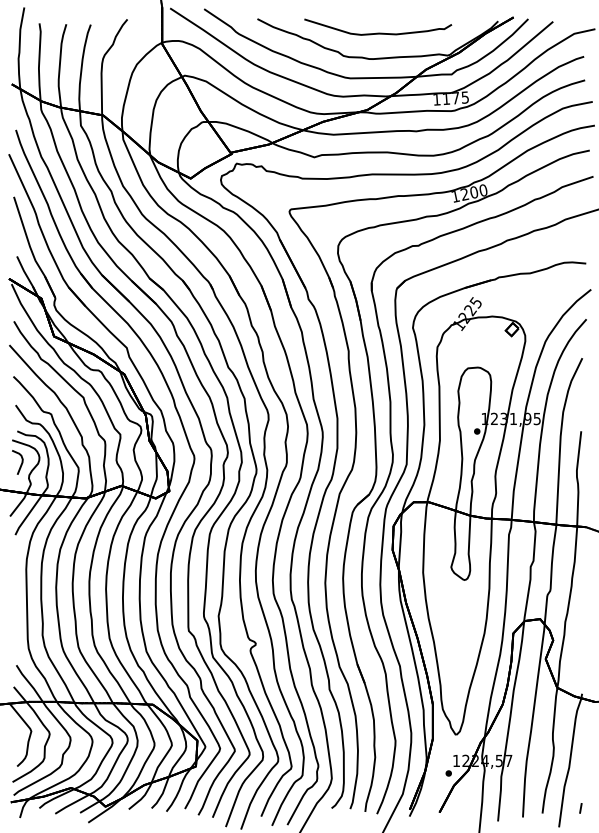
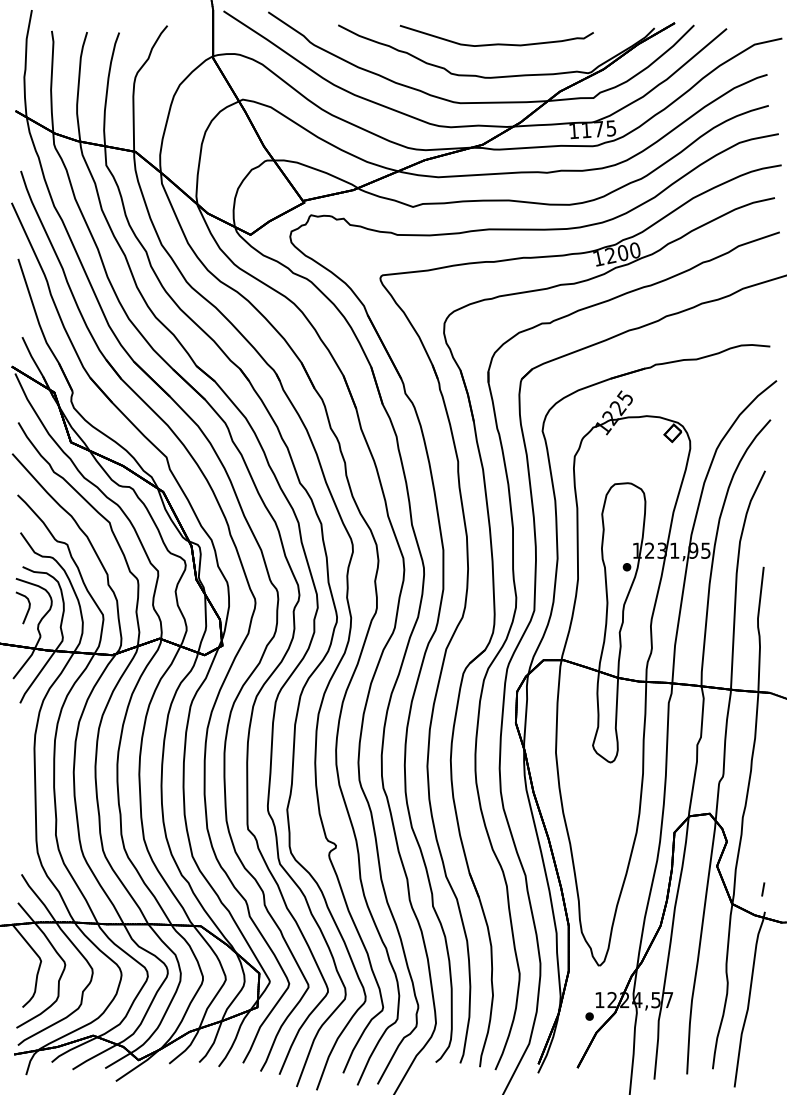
line: (581, 808) -> (763, 889), moved

